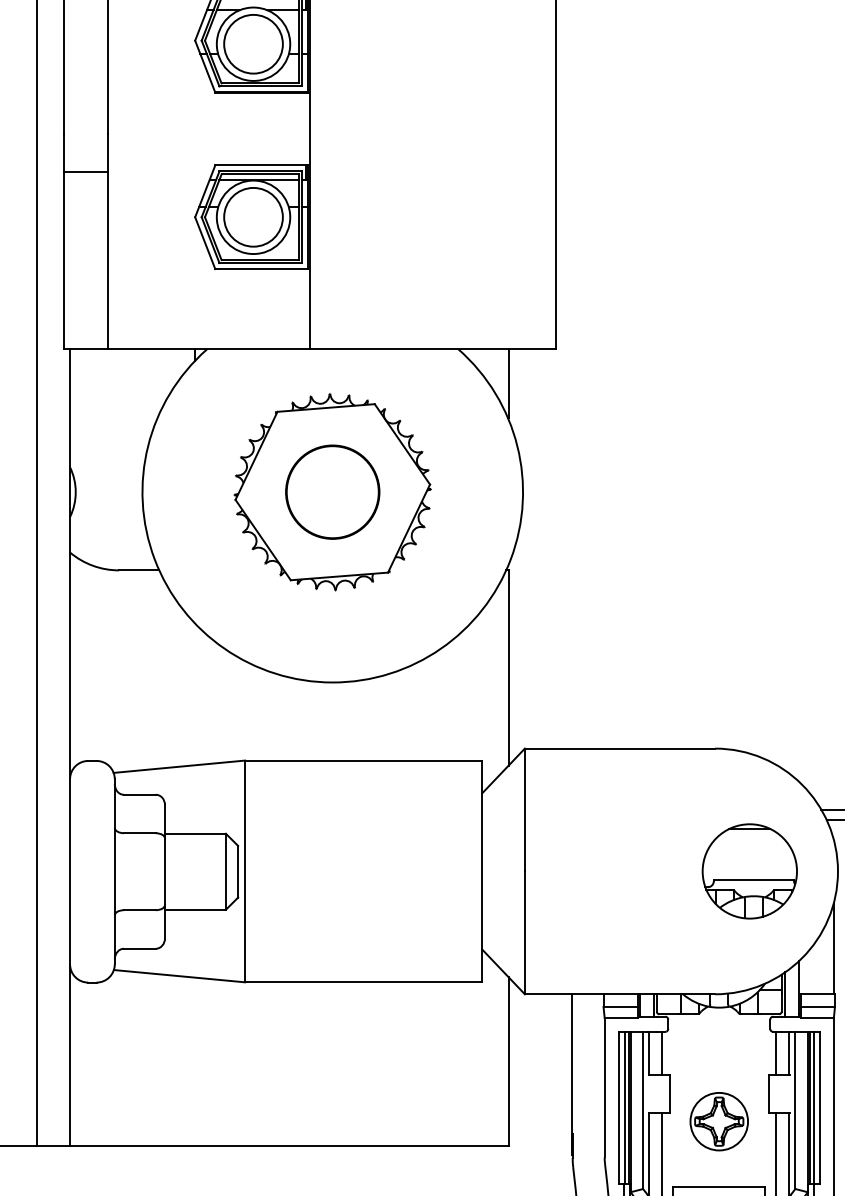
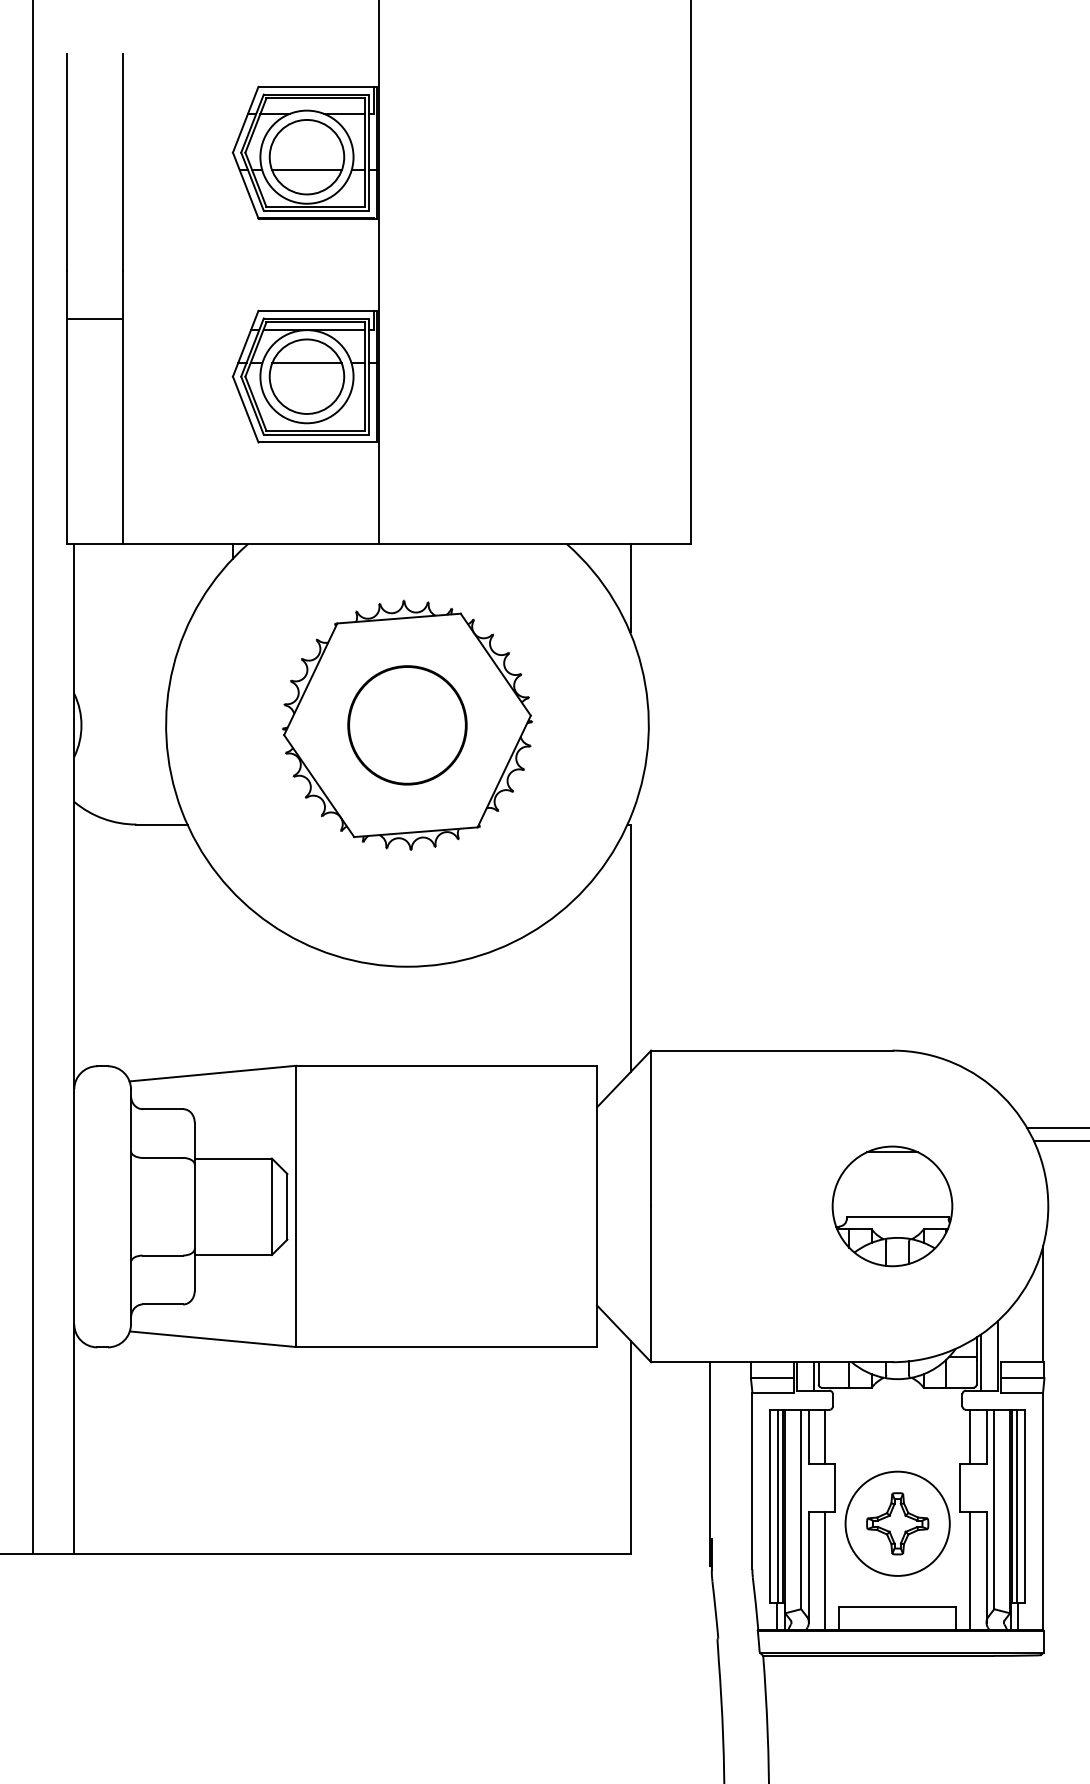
line: (253, 54) -> (306, 170), added
line: (253, 206) -> (306, 363), added
part: (749, 871) -> (892, 1206), moved
circle: (719, 1121) -> (897, 1523), size x1.43

